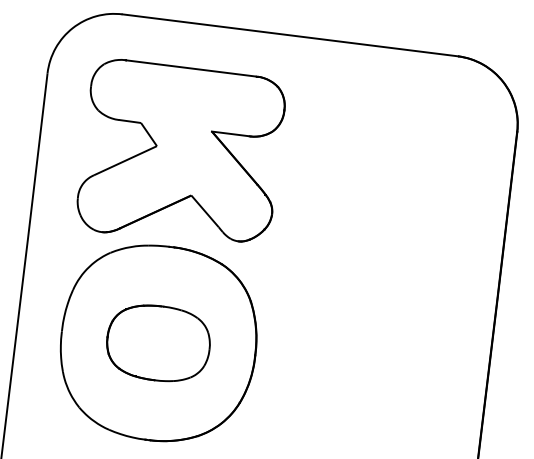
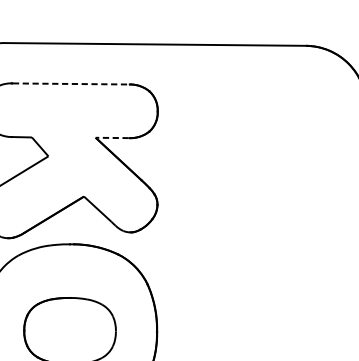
line: (191, 68) -> (71, 83), solid -> dashed
line: (230, 133) -> (112, 137), solid -> dashed

